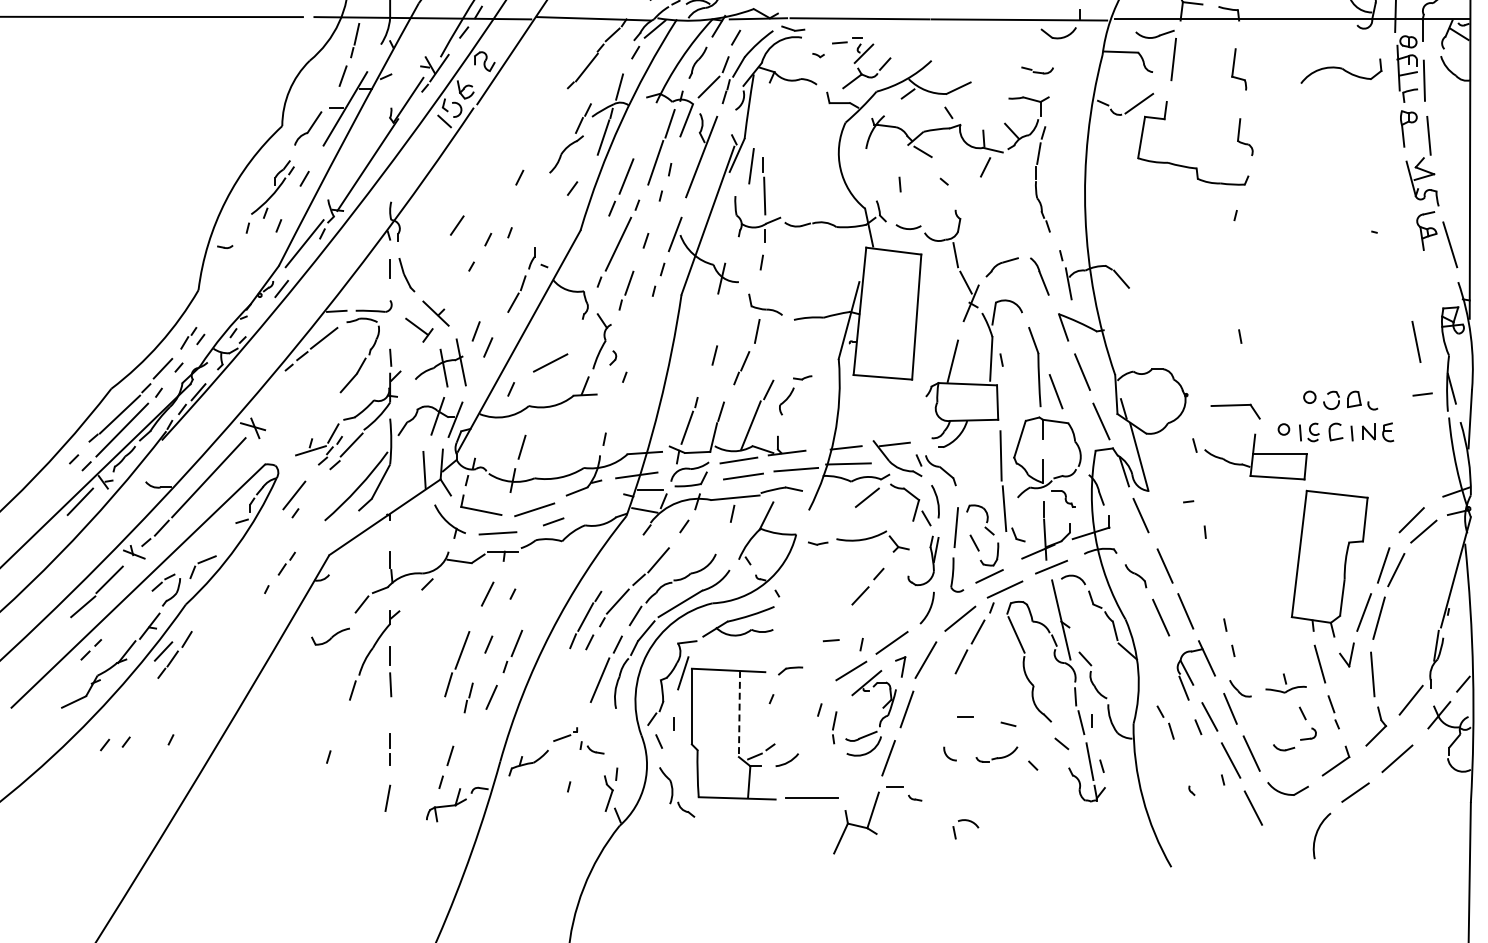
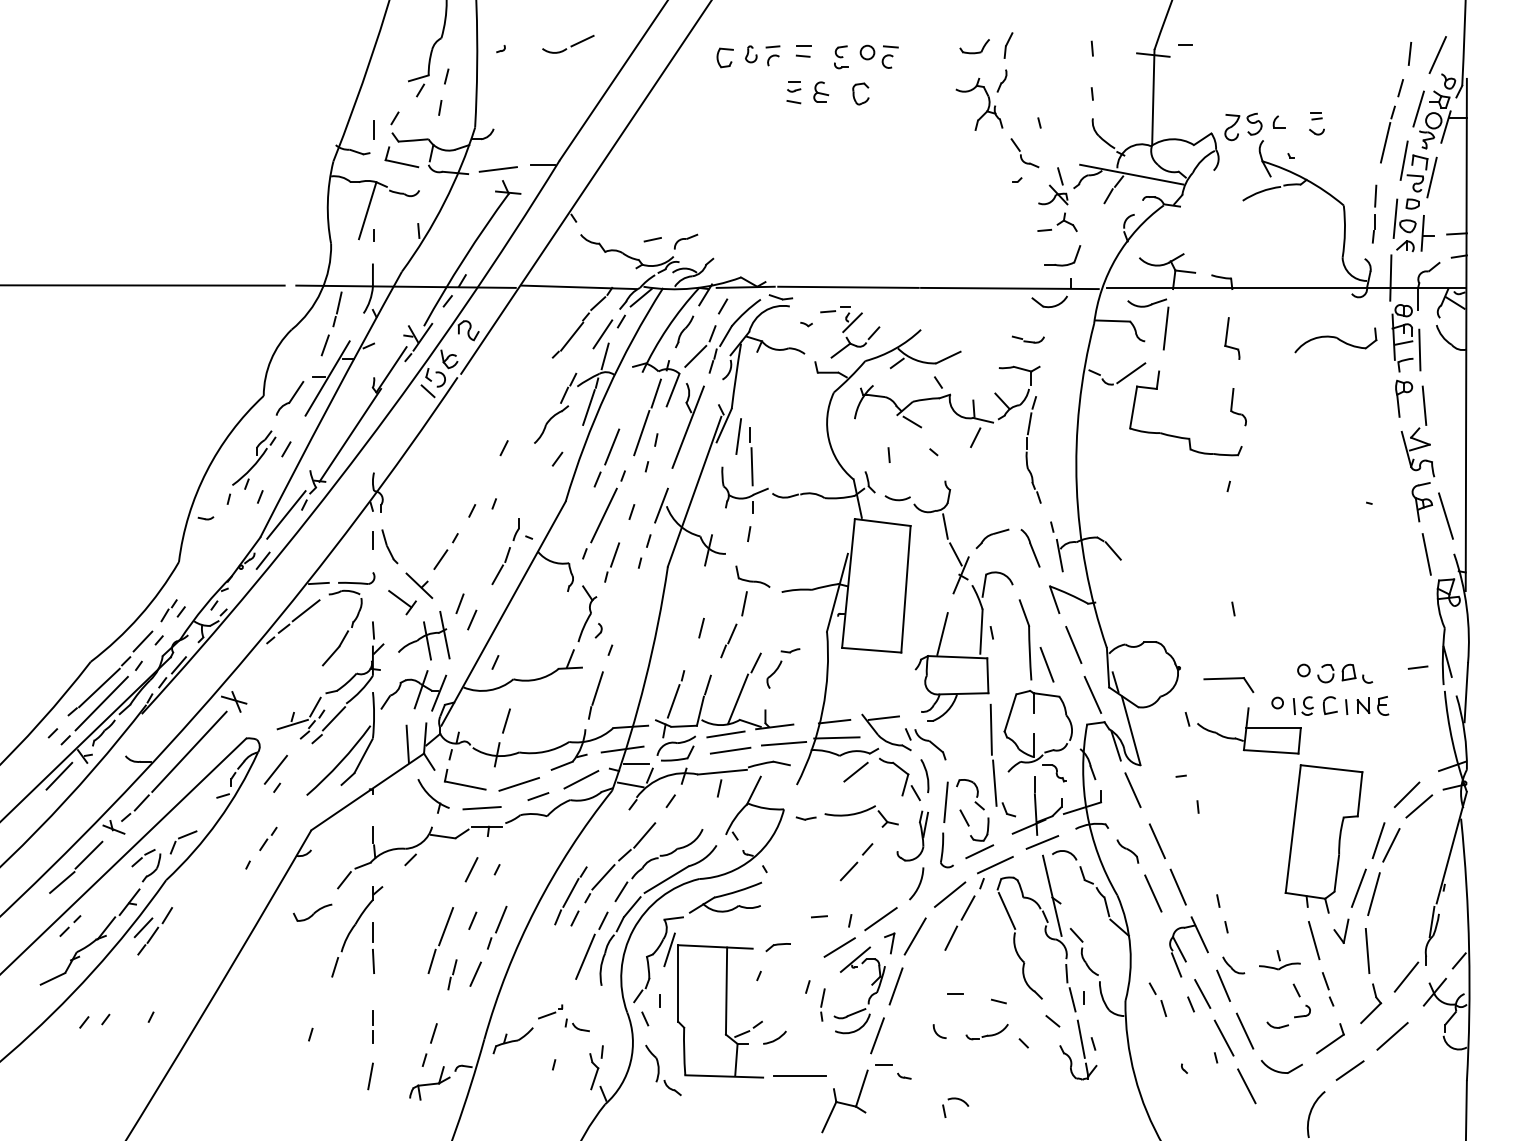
line: (616, 65) -> (602, 334), added
line: (456, 225) -> (440, 559), moved
line: (1416, 342) -> (1426, 554), moved
line: (550, 362) -> (581, 779), moved
line: (611, 415) -> (597, 688), added
line: (739, 714) -> (726, 991), dashed -> solid

